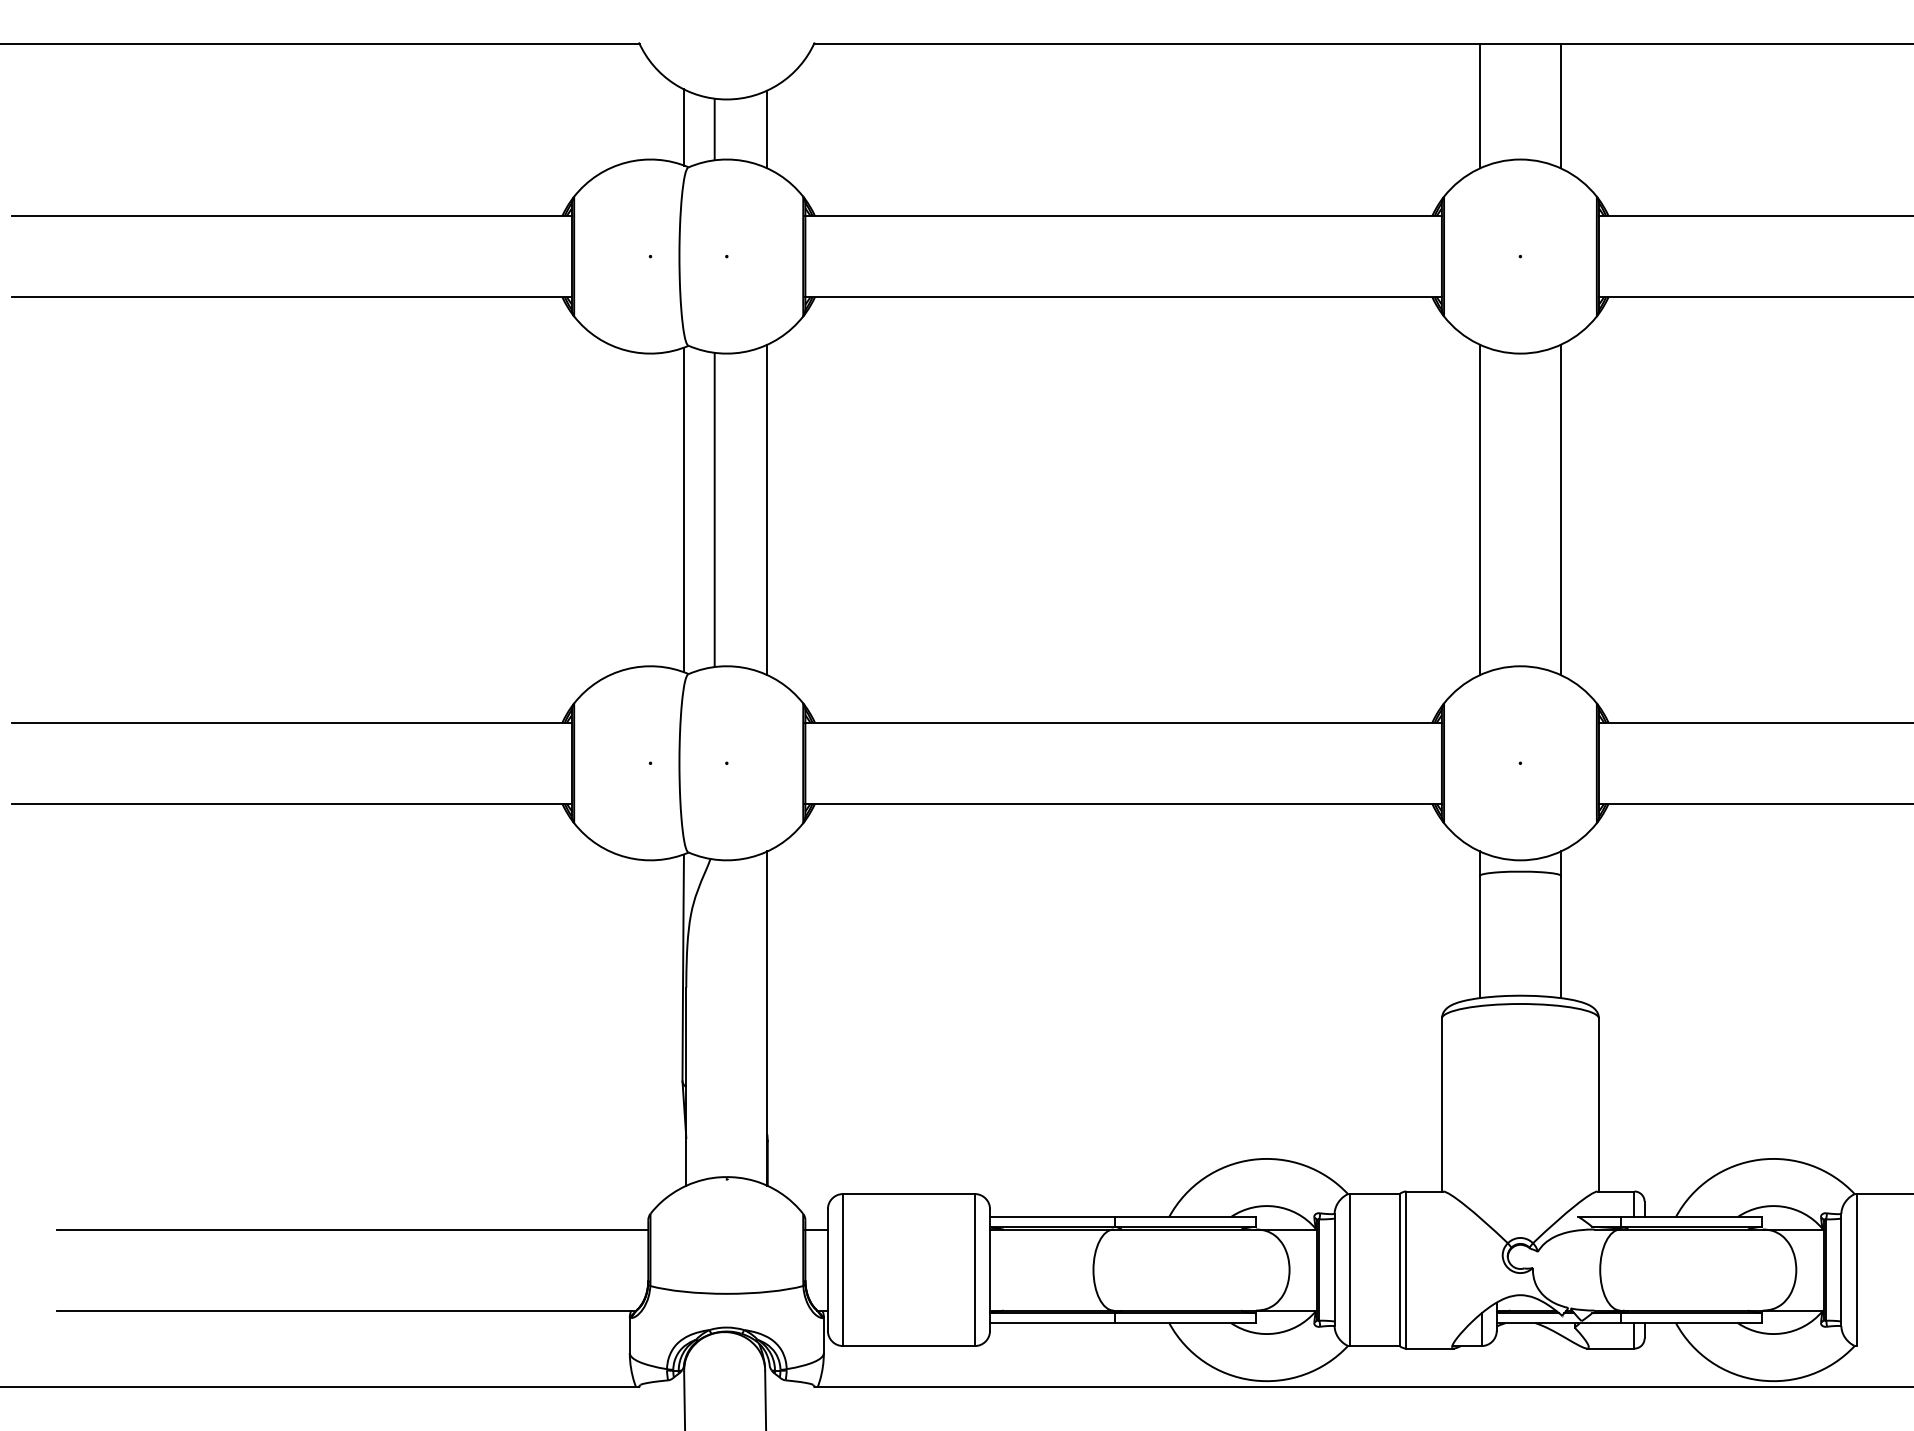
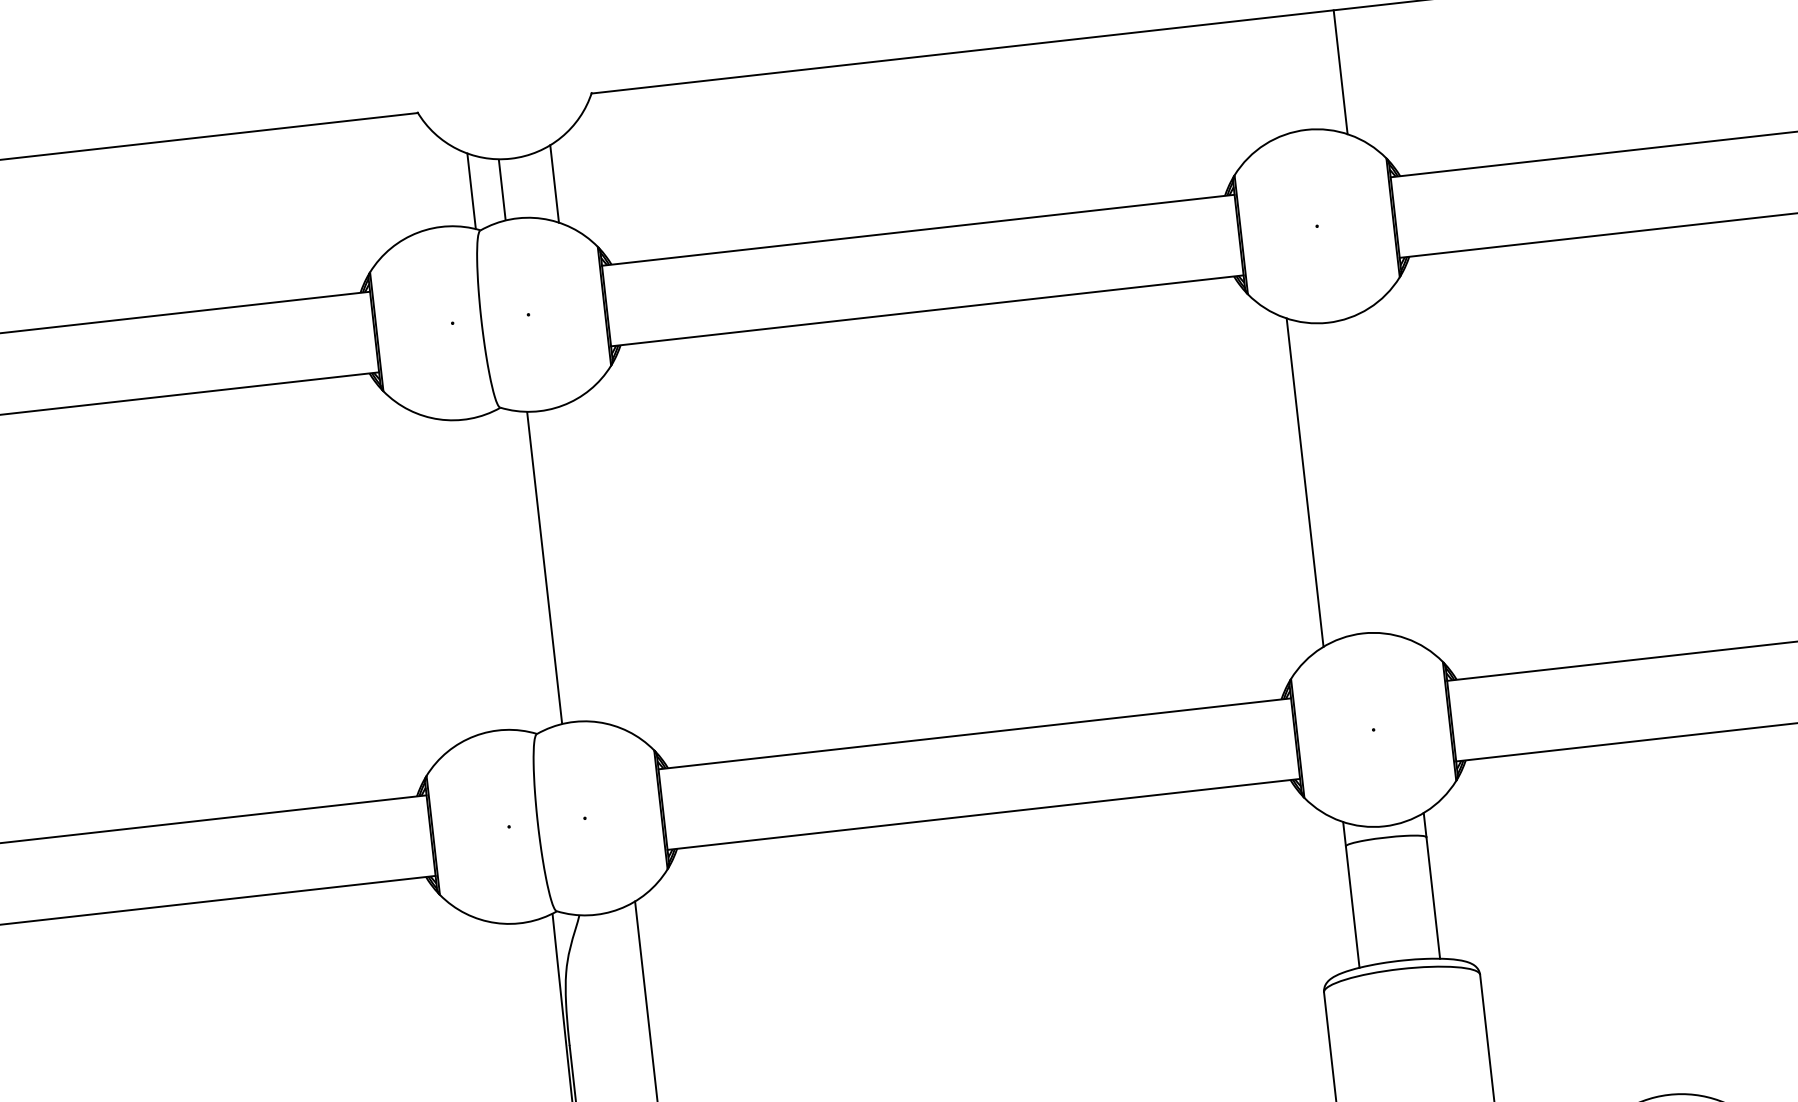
line: (1479, 105) -> (1259, 80), removed
line: (684, 509) -> (514, 570), removed
line: (767, 509) -> (597, 561), removed
line: (1560, 509) -> (1385, 473), removed

